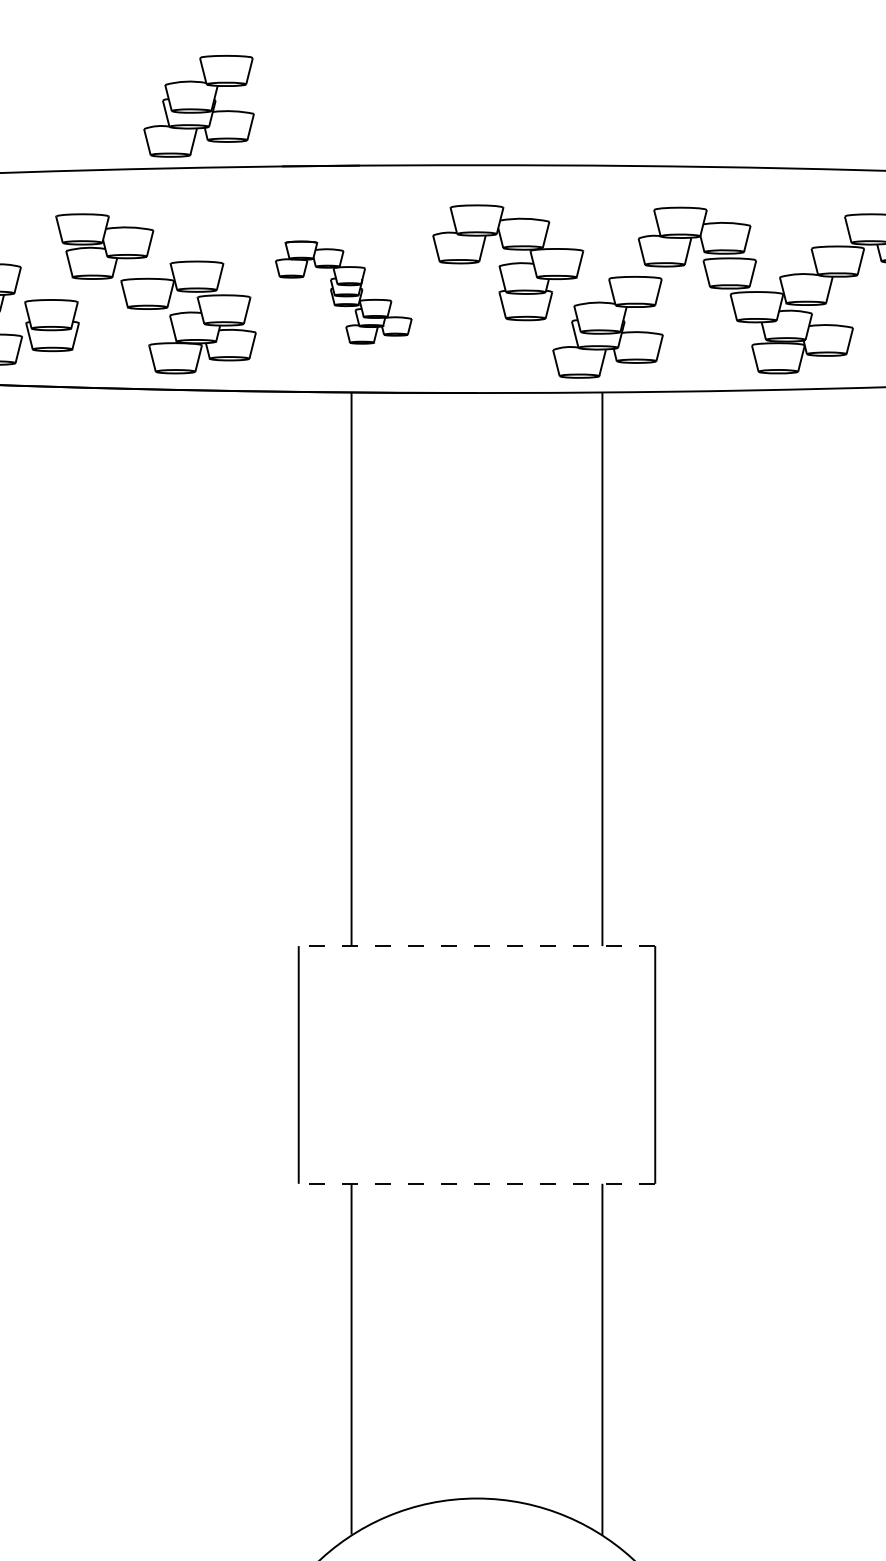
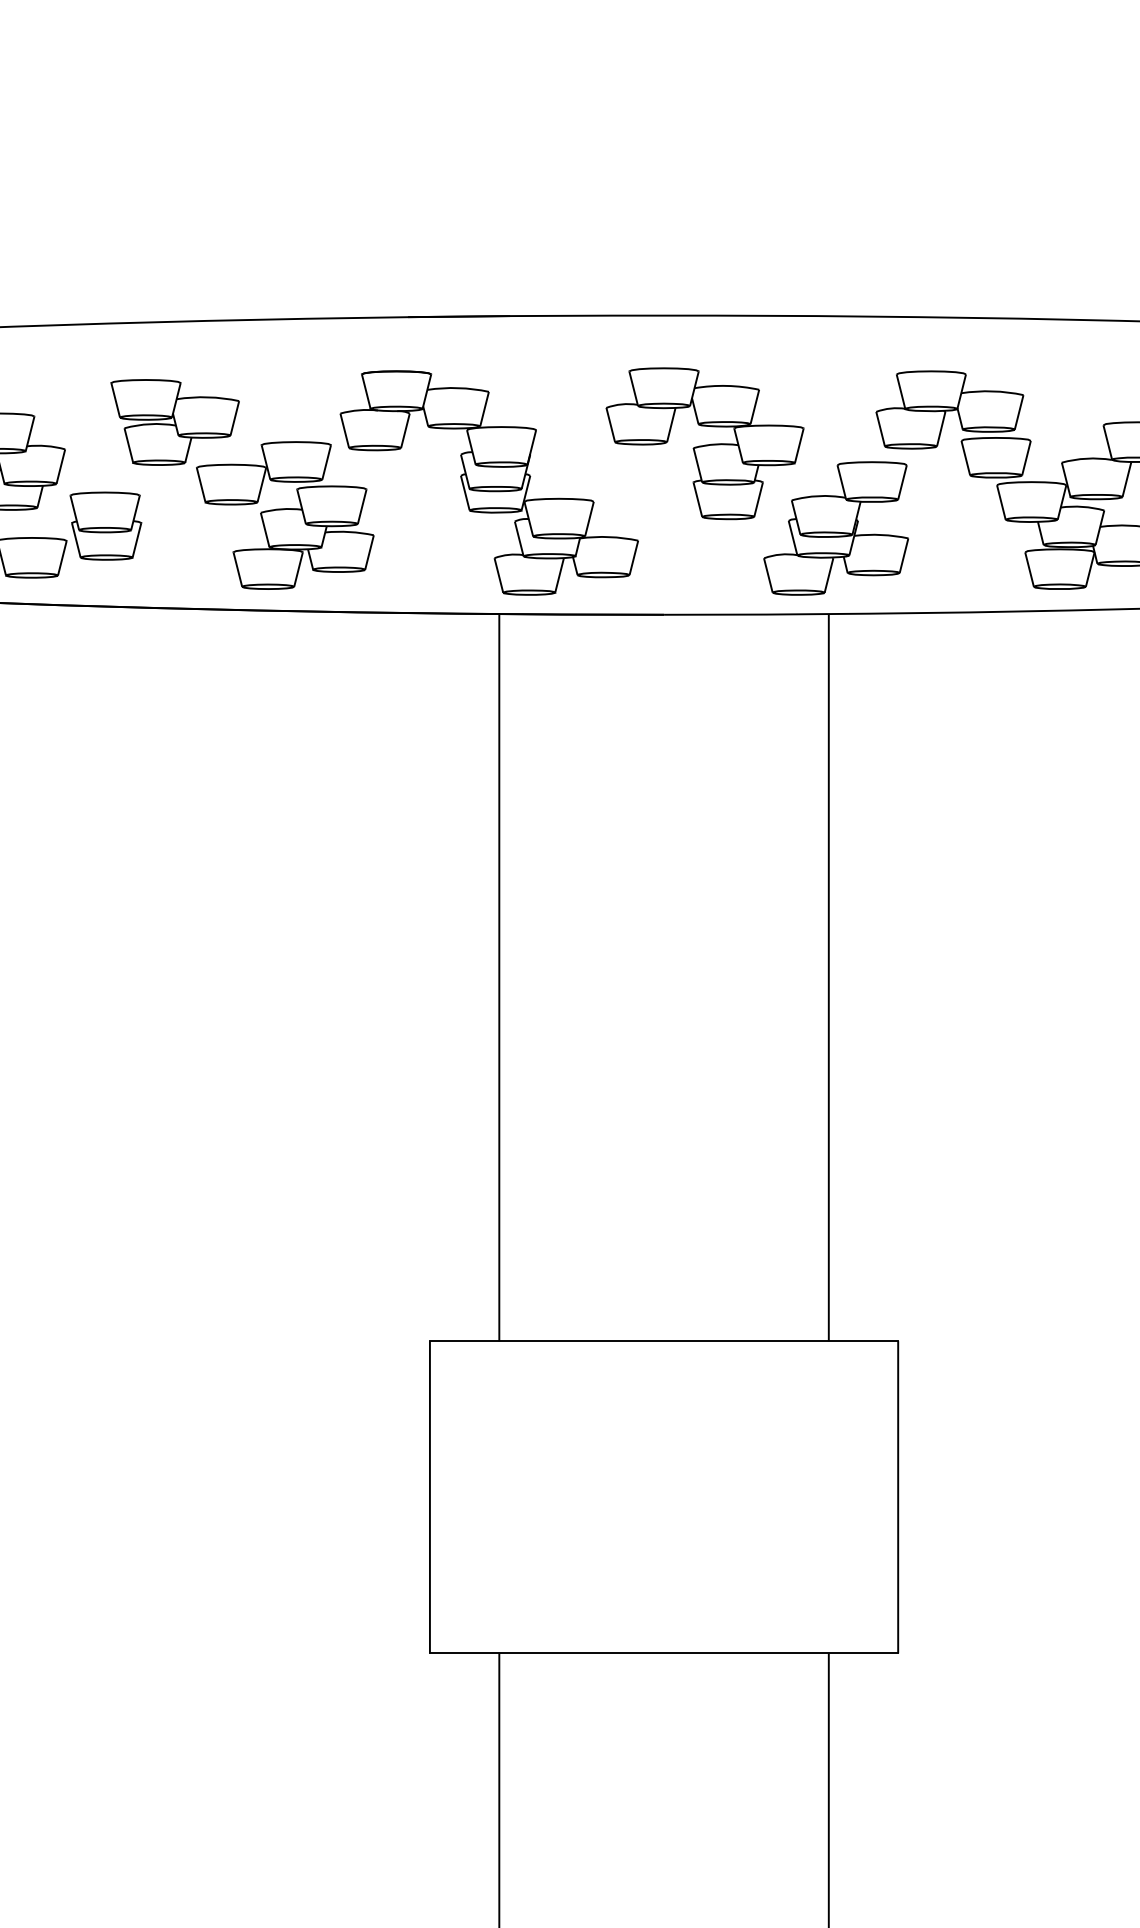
part: (198, 106) -> (298, 238), removed
part: (343, 292) -> (488, 482), size x1.67
line: (476, 946) -> (663, 1341), dashed -> solid
line: (476, 1183) -> (663, 1652), dashed -> solid

